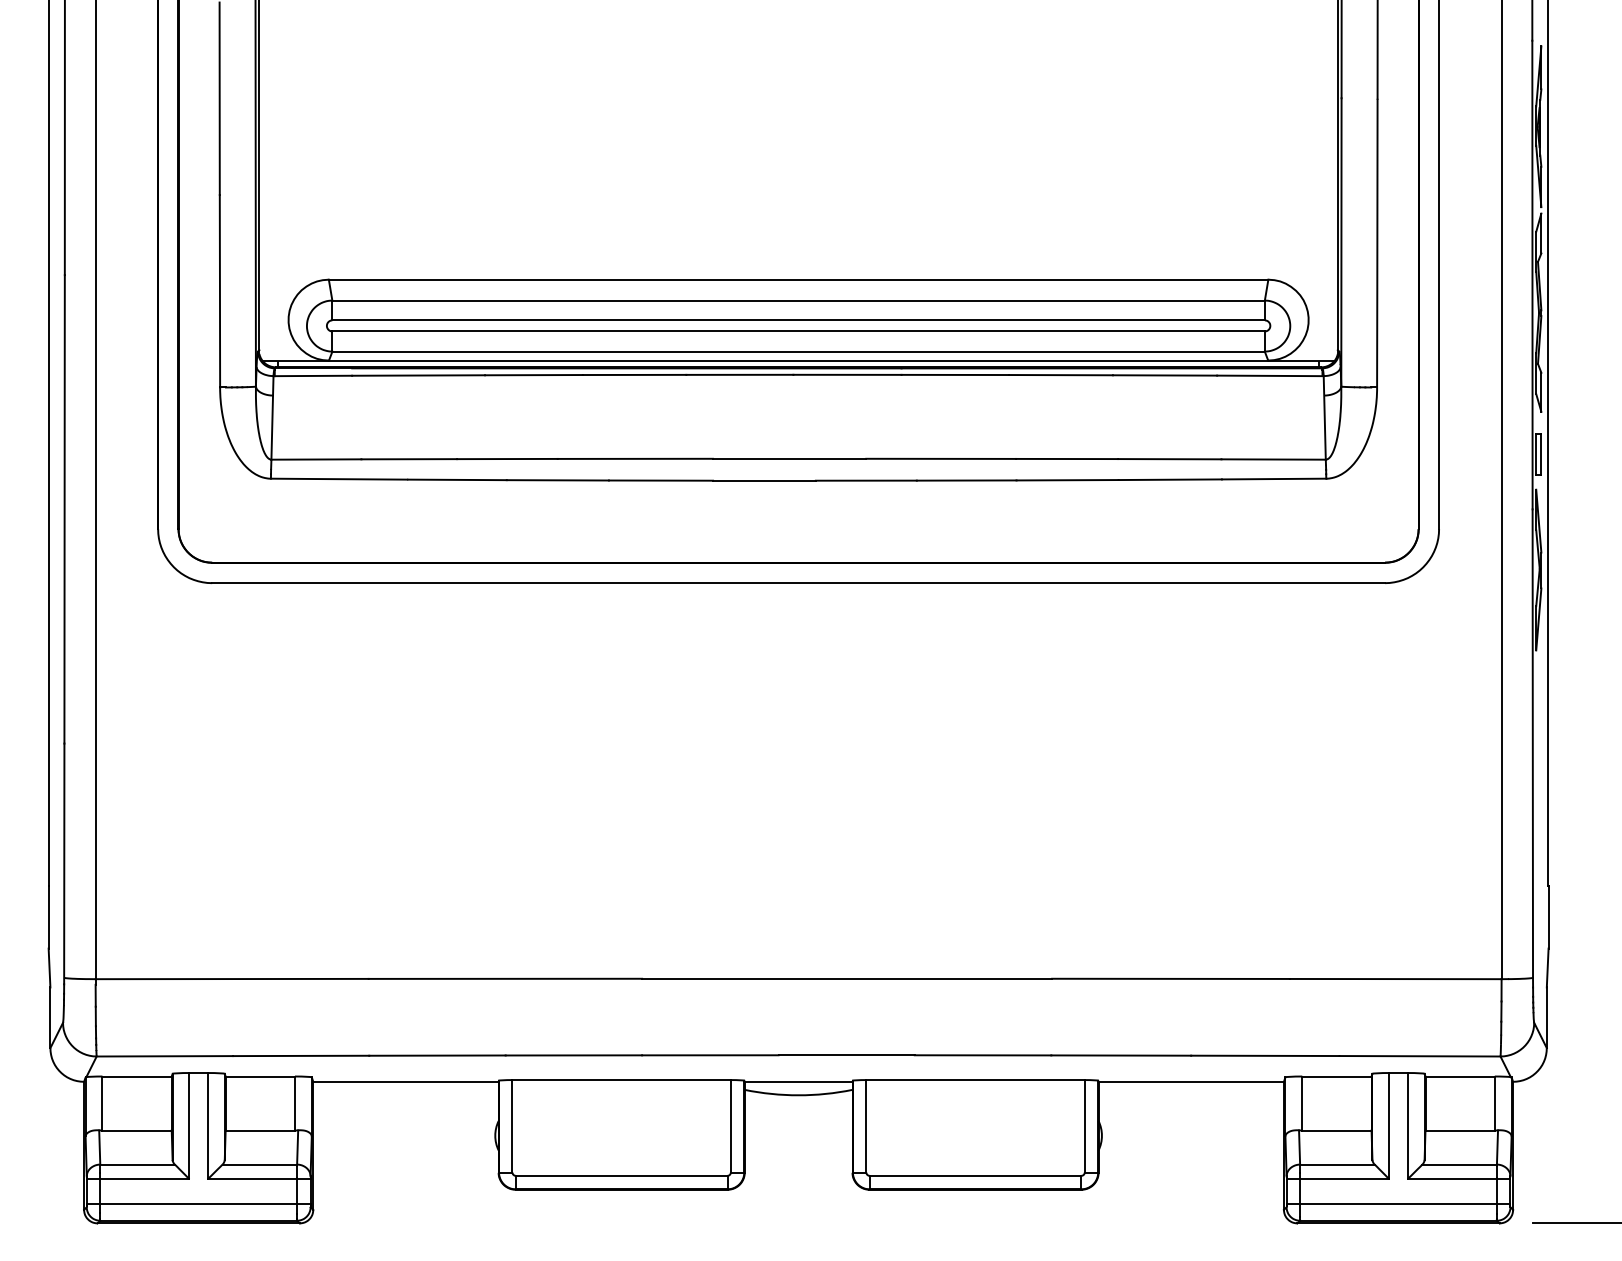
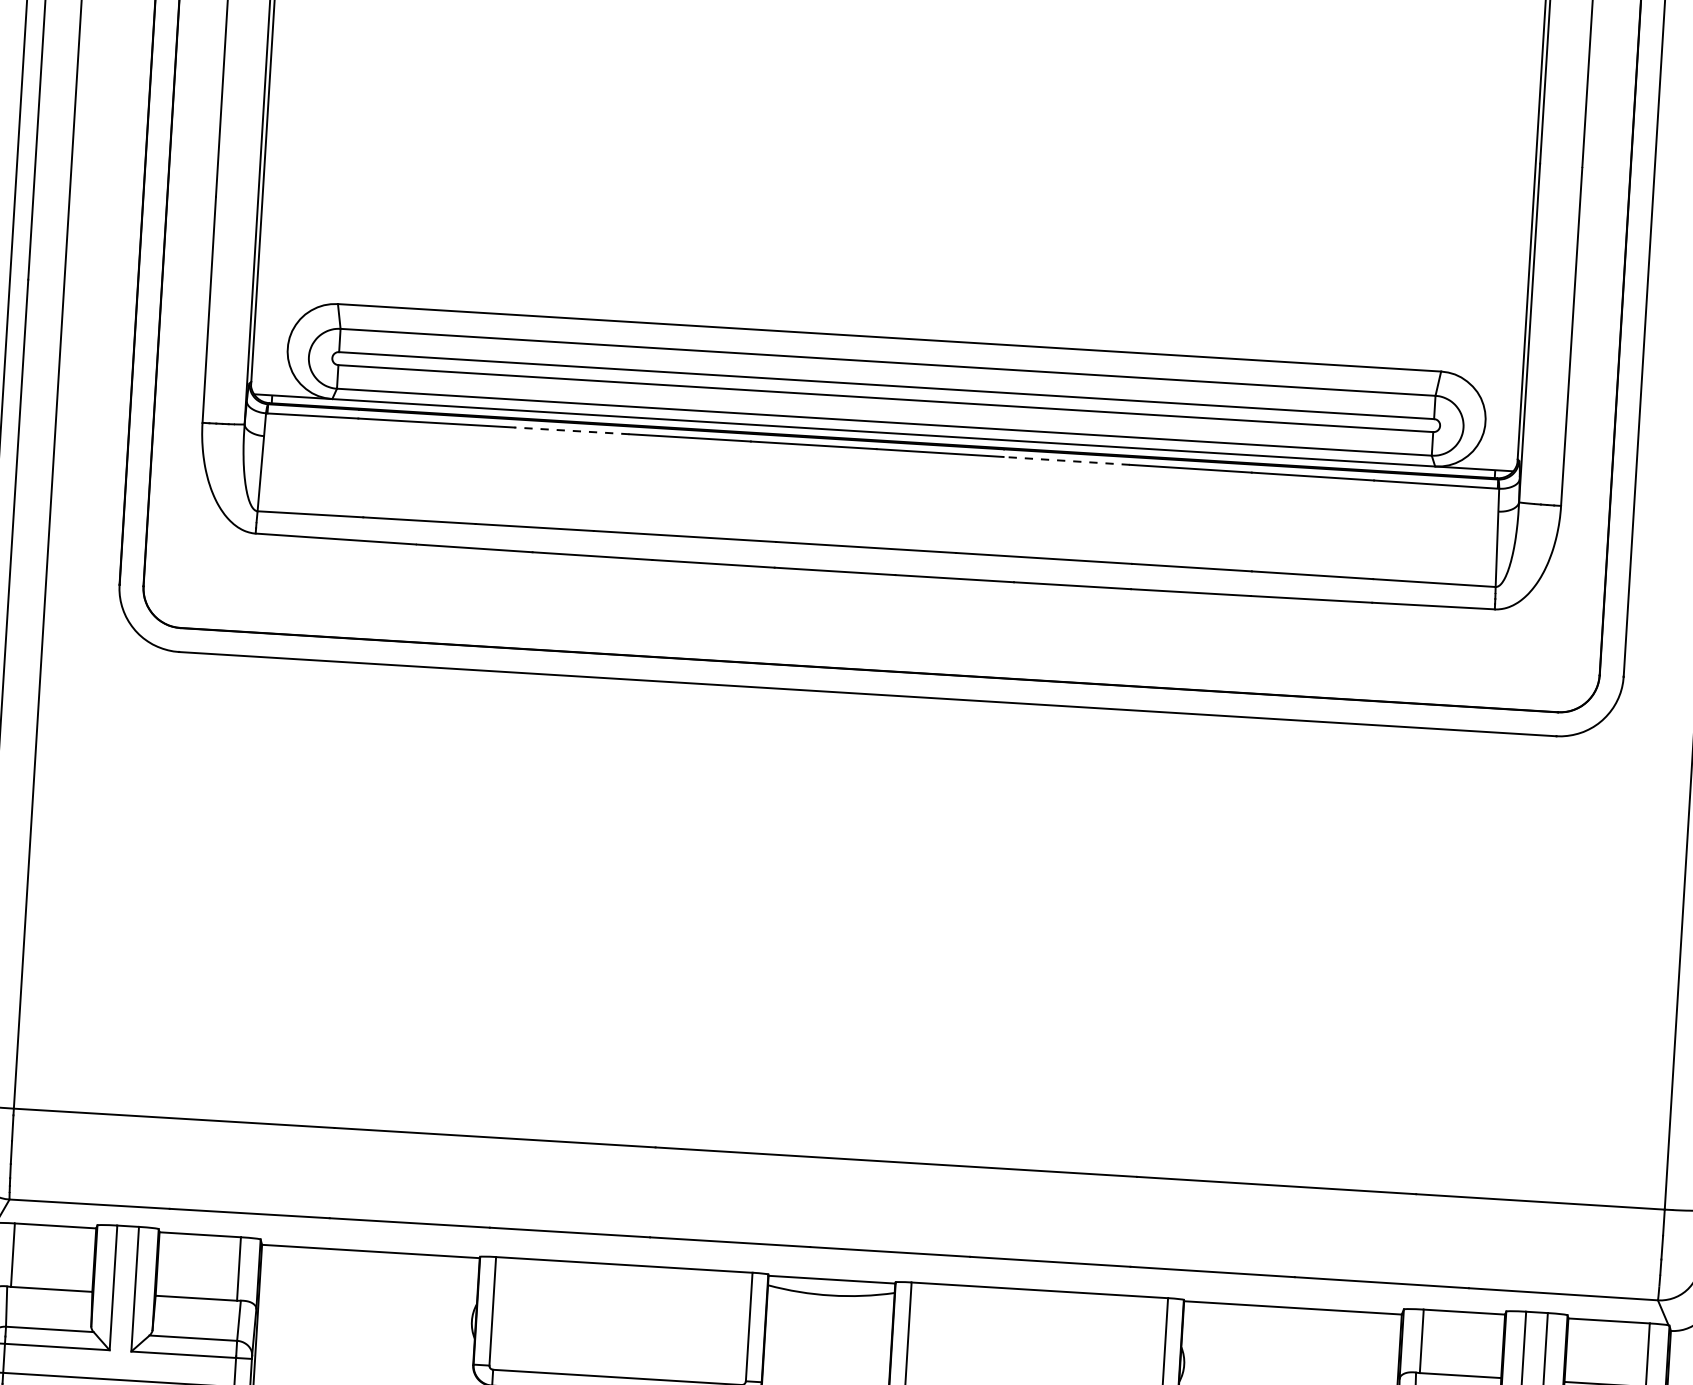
line: (955, 374) -> (1066, 460), solid -> dashed
line: (533, 375) -> (571, 431), solid -> dashed

